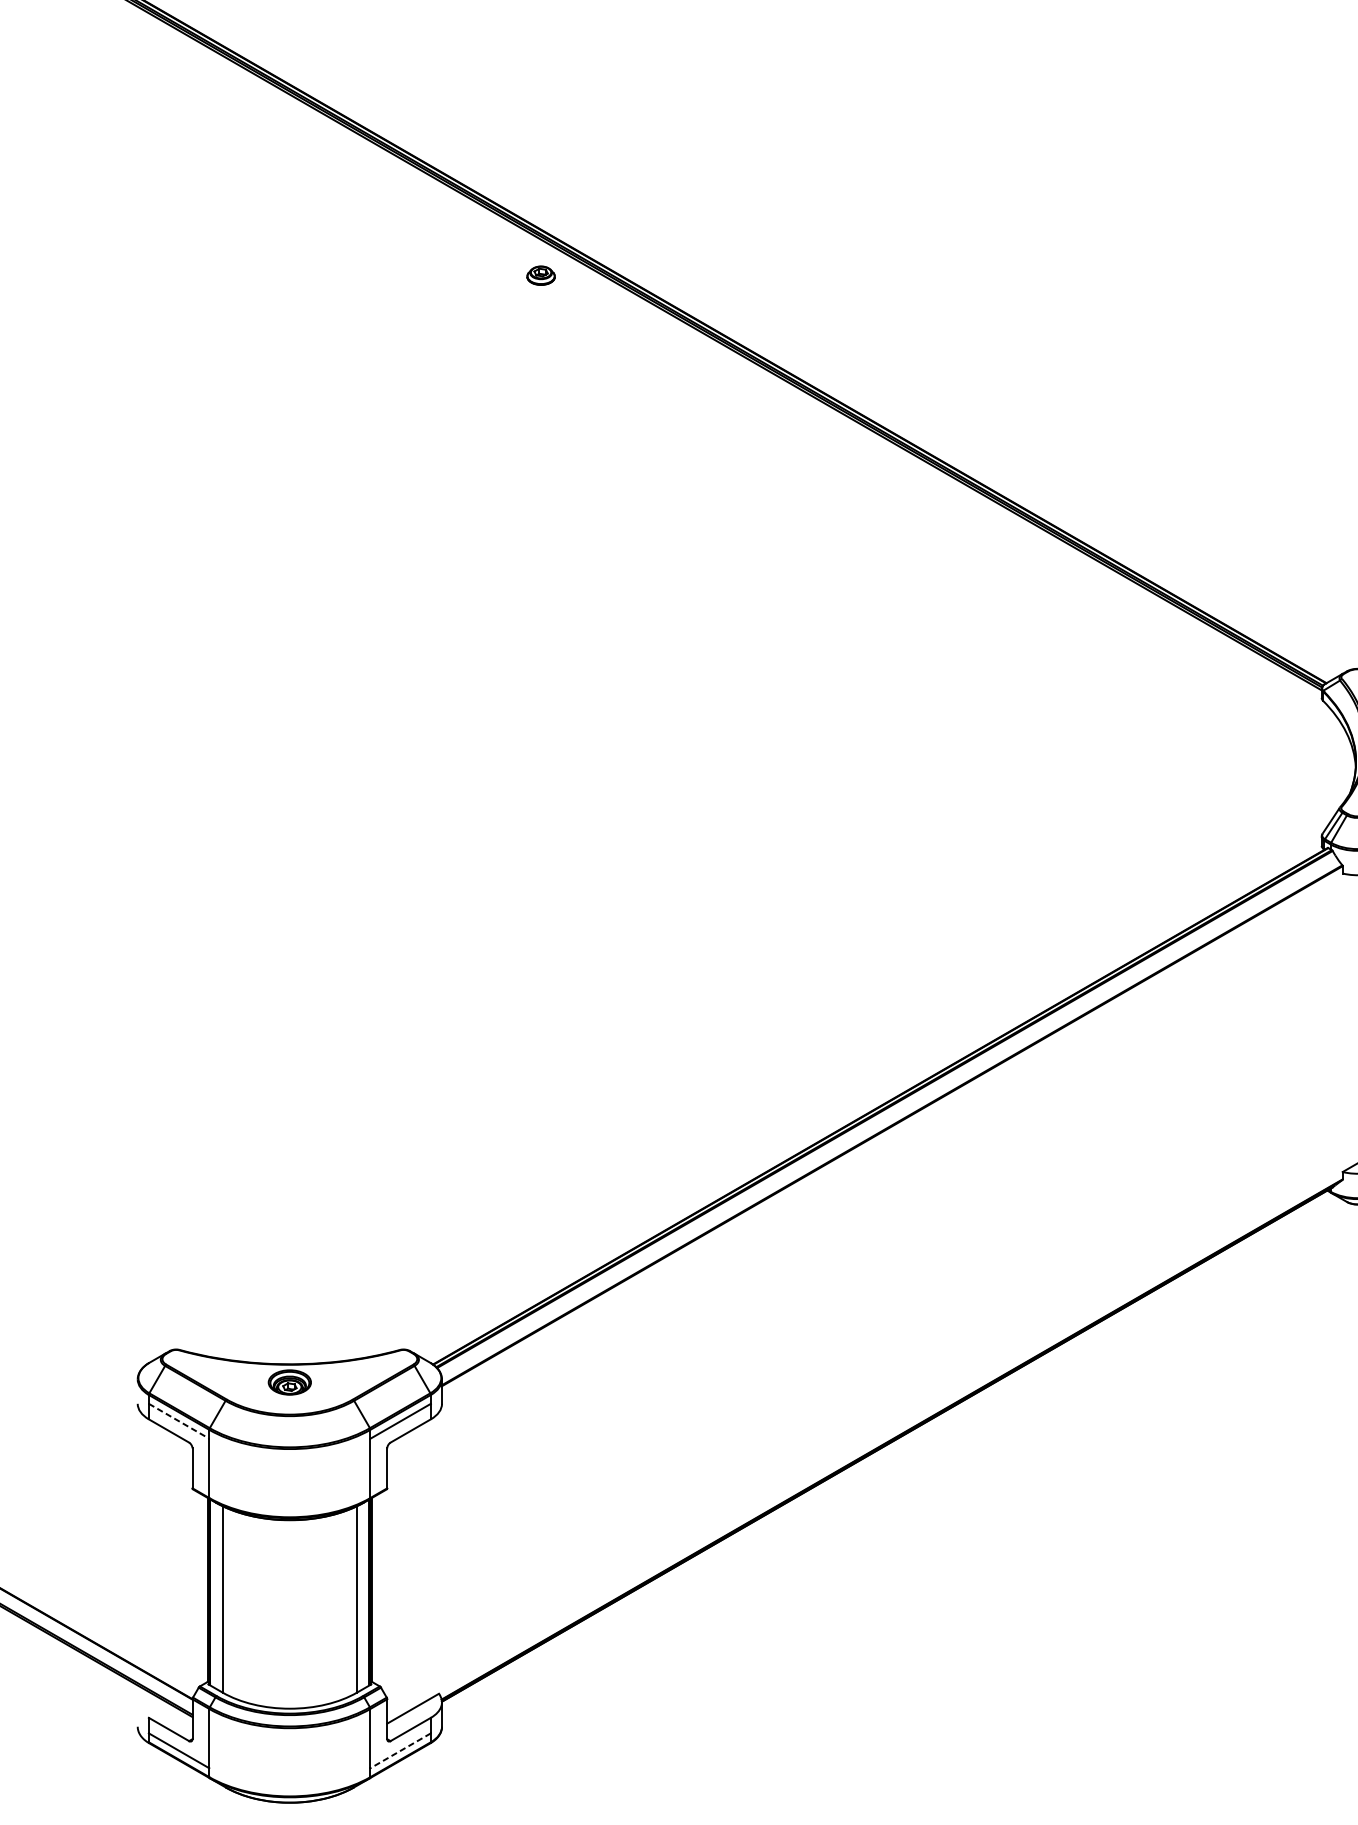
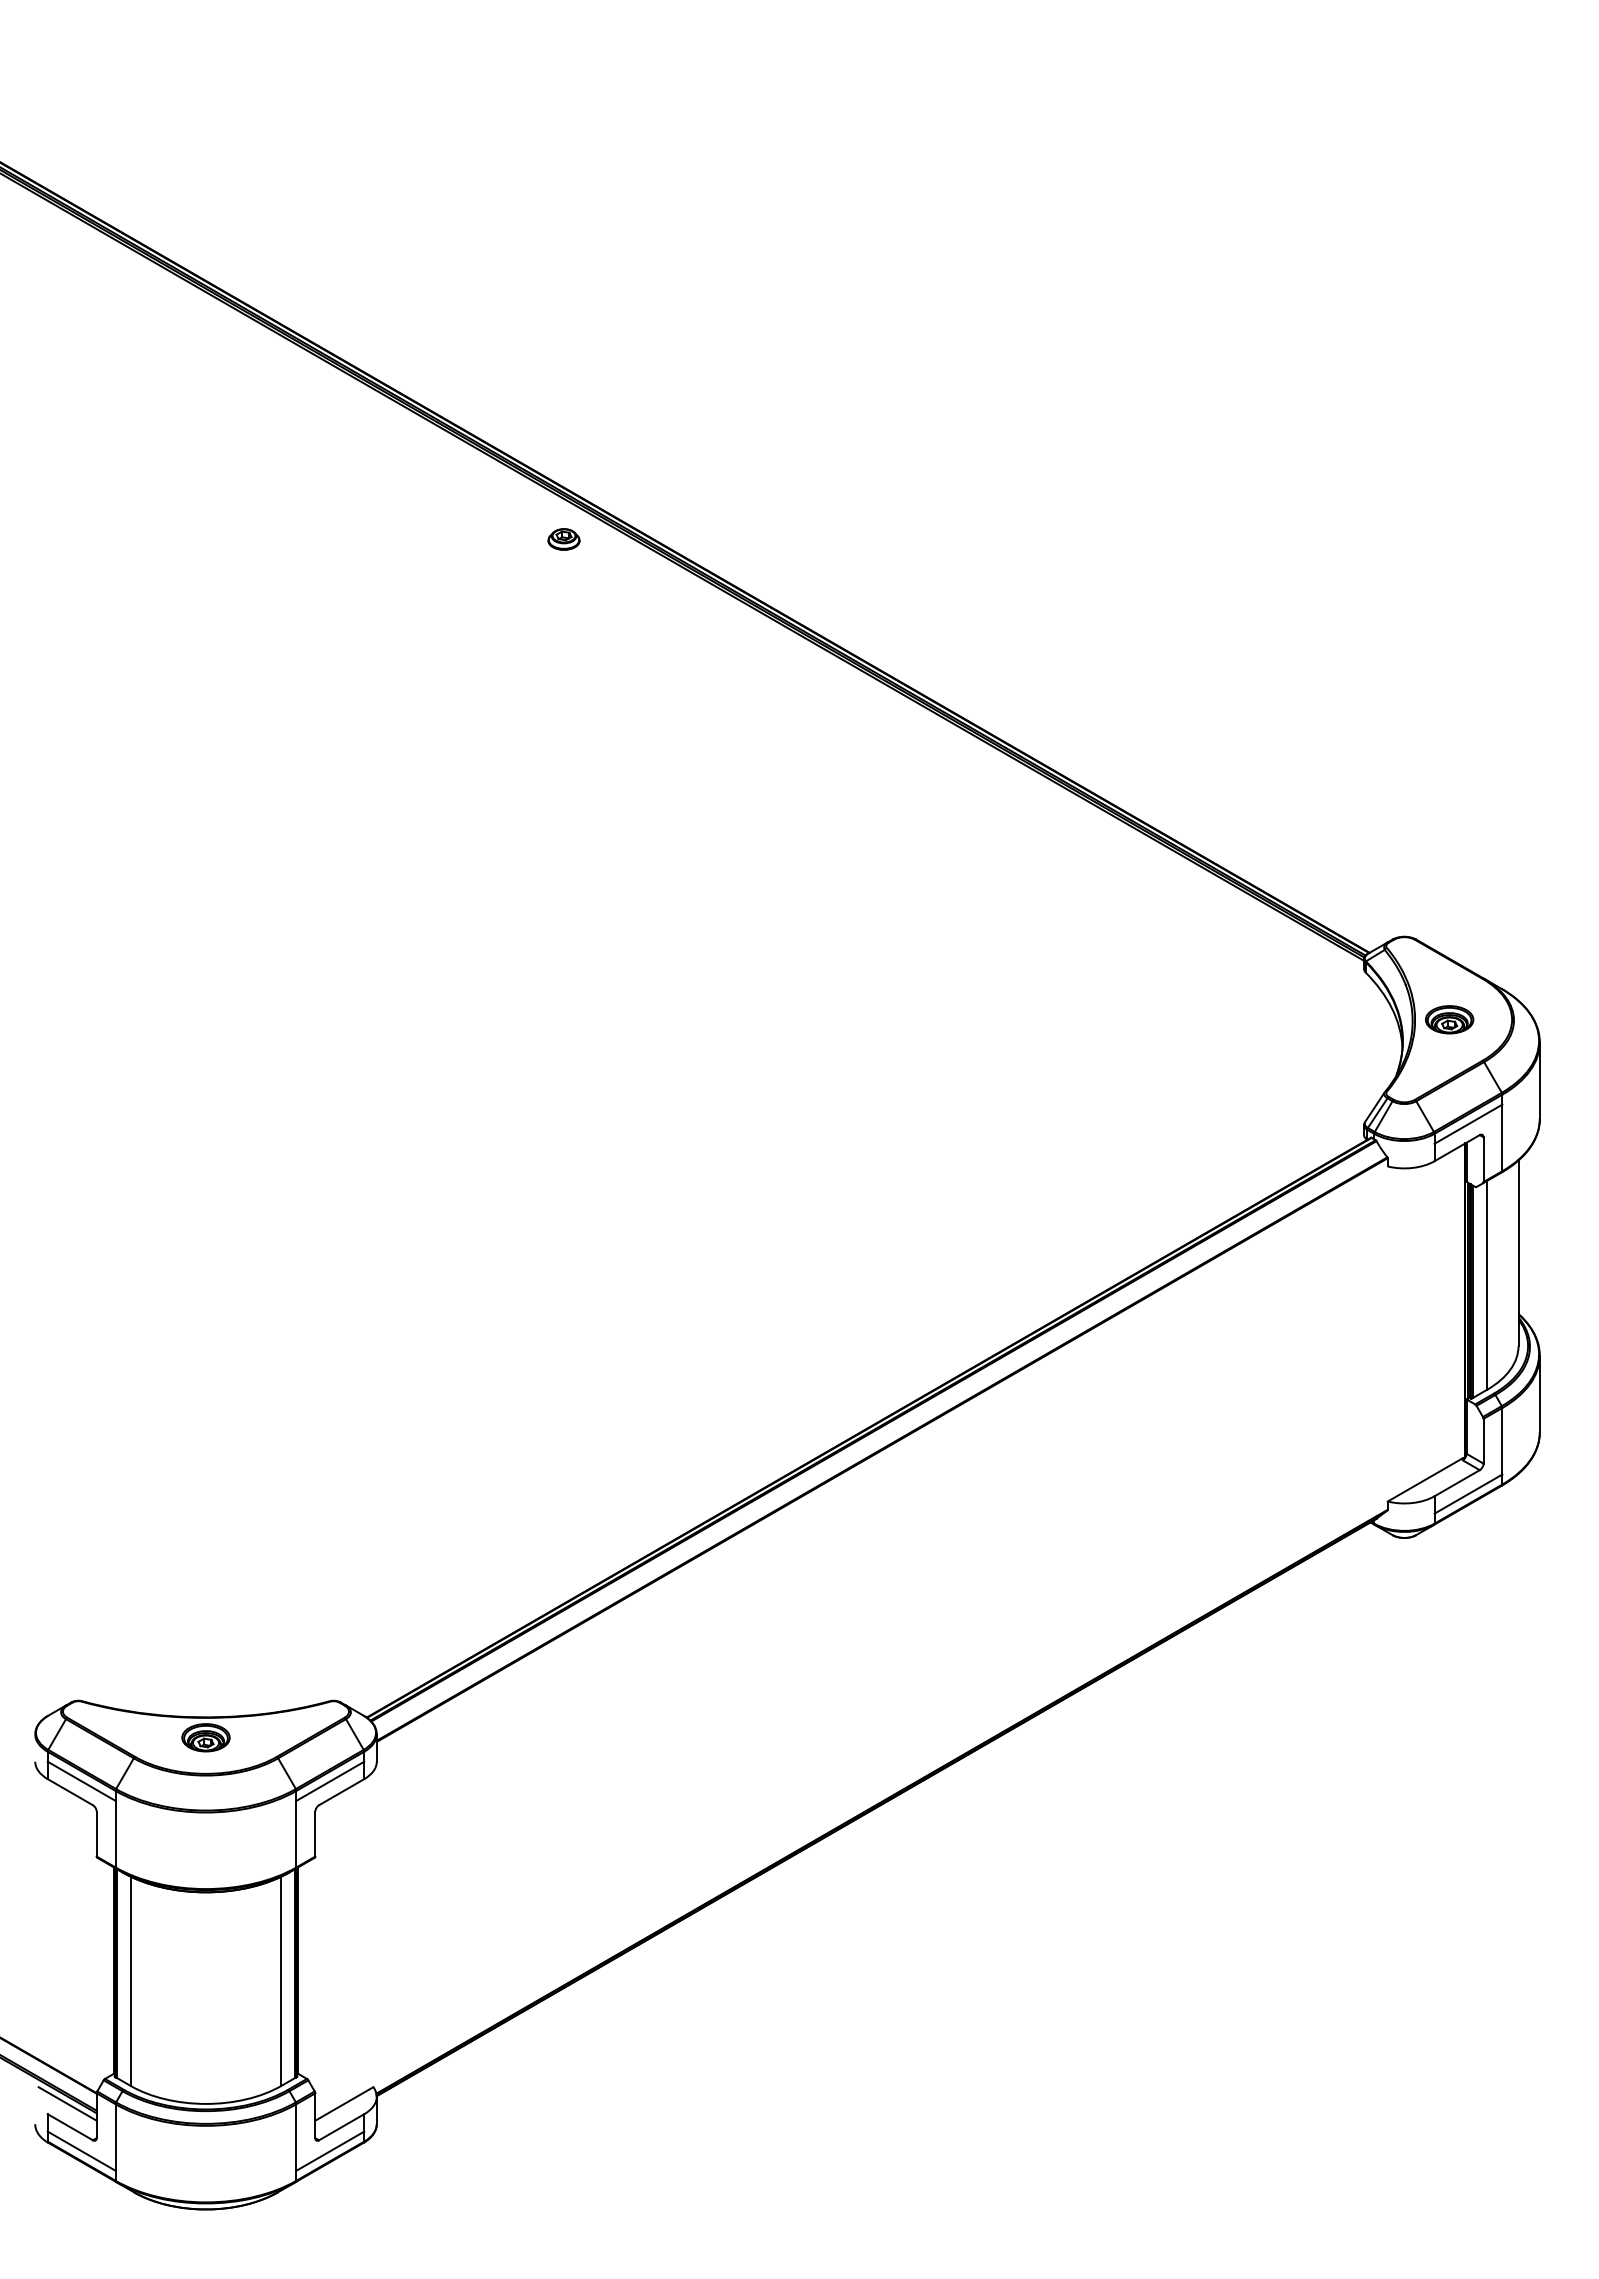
part: (540, 275) -> (563, 539), moved
line: (179, 1421) -> (82, 1781), dashed -> solid
line: (166, 1708) -> (67, 2103), added
line: (399, 1751) -> (329, 2151), dashed -> solid

